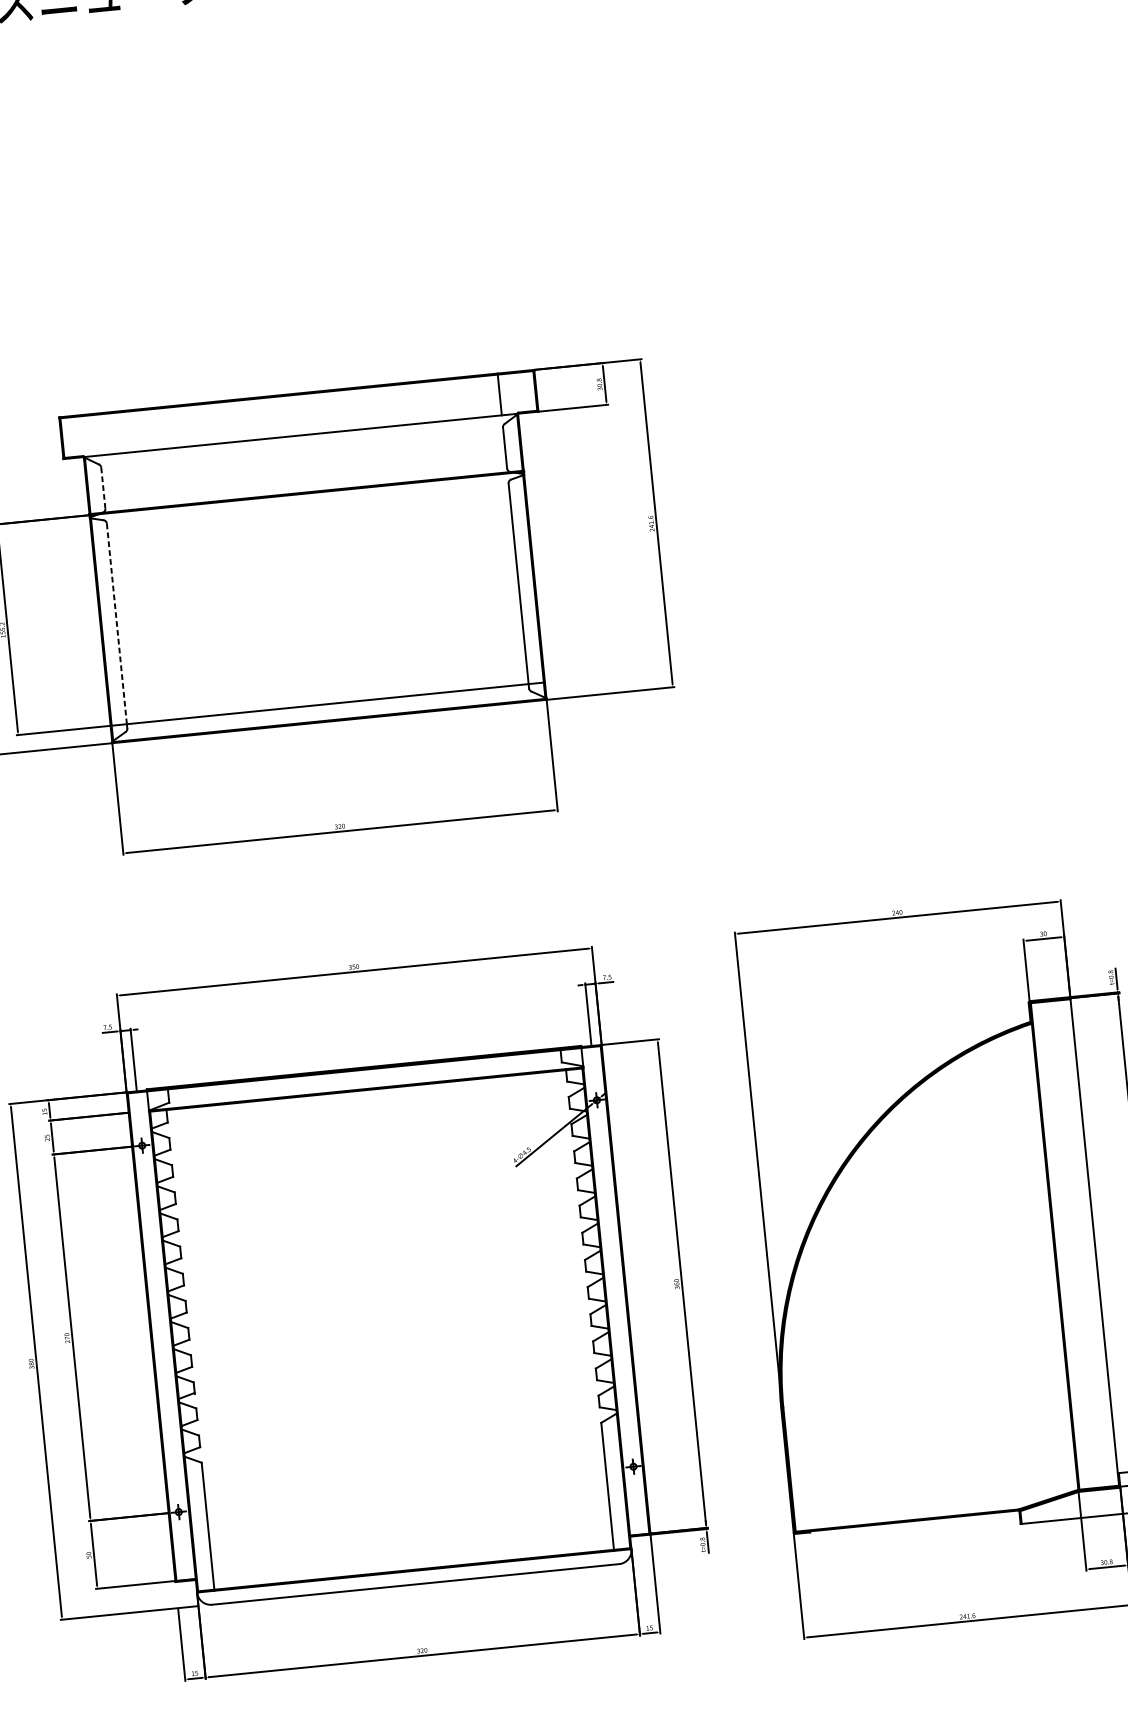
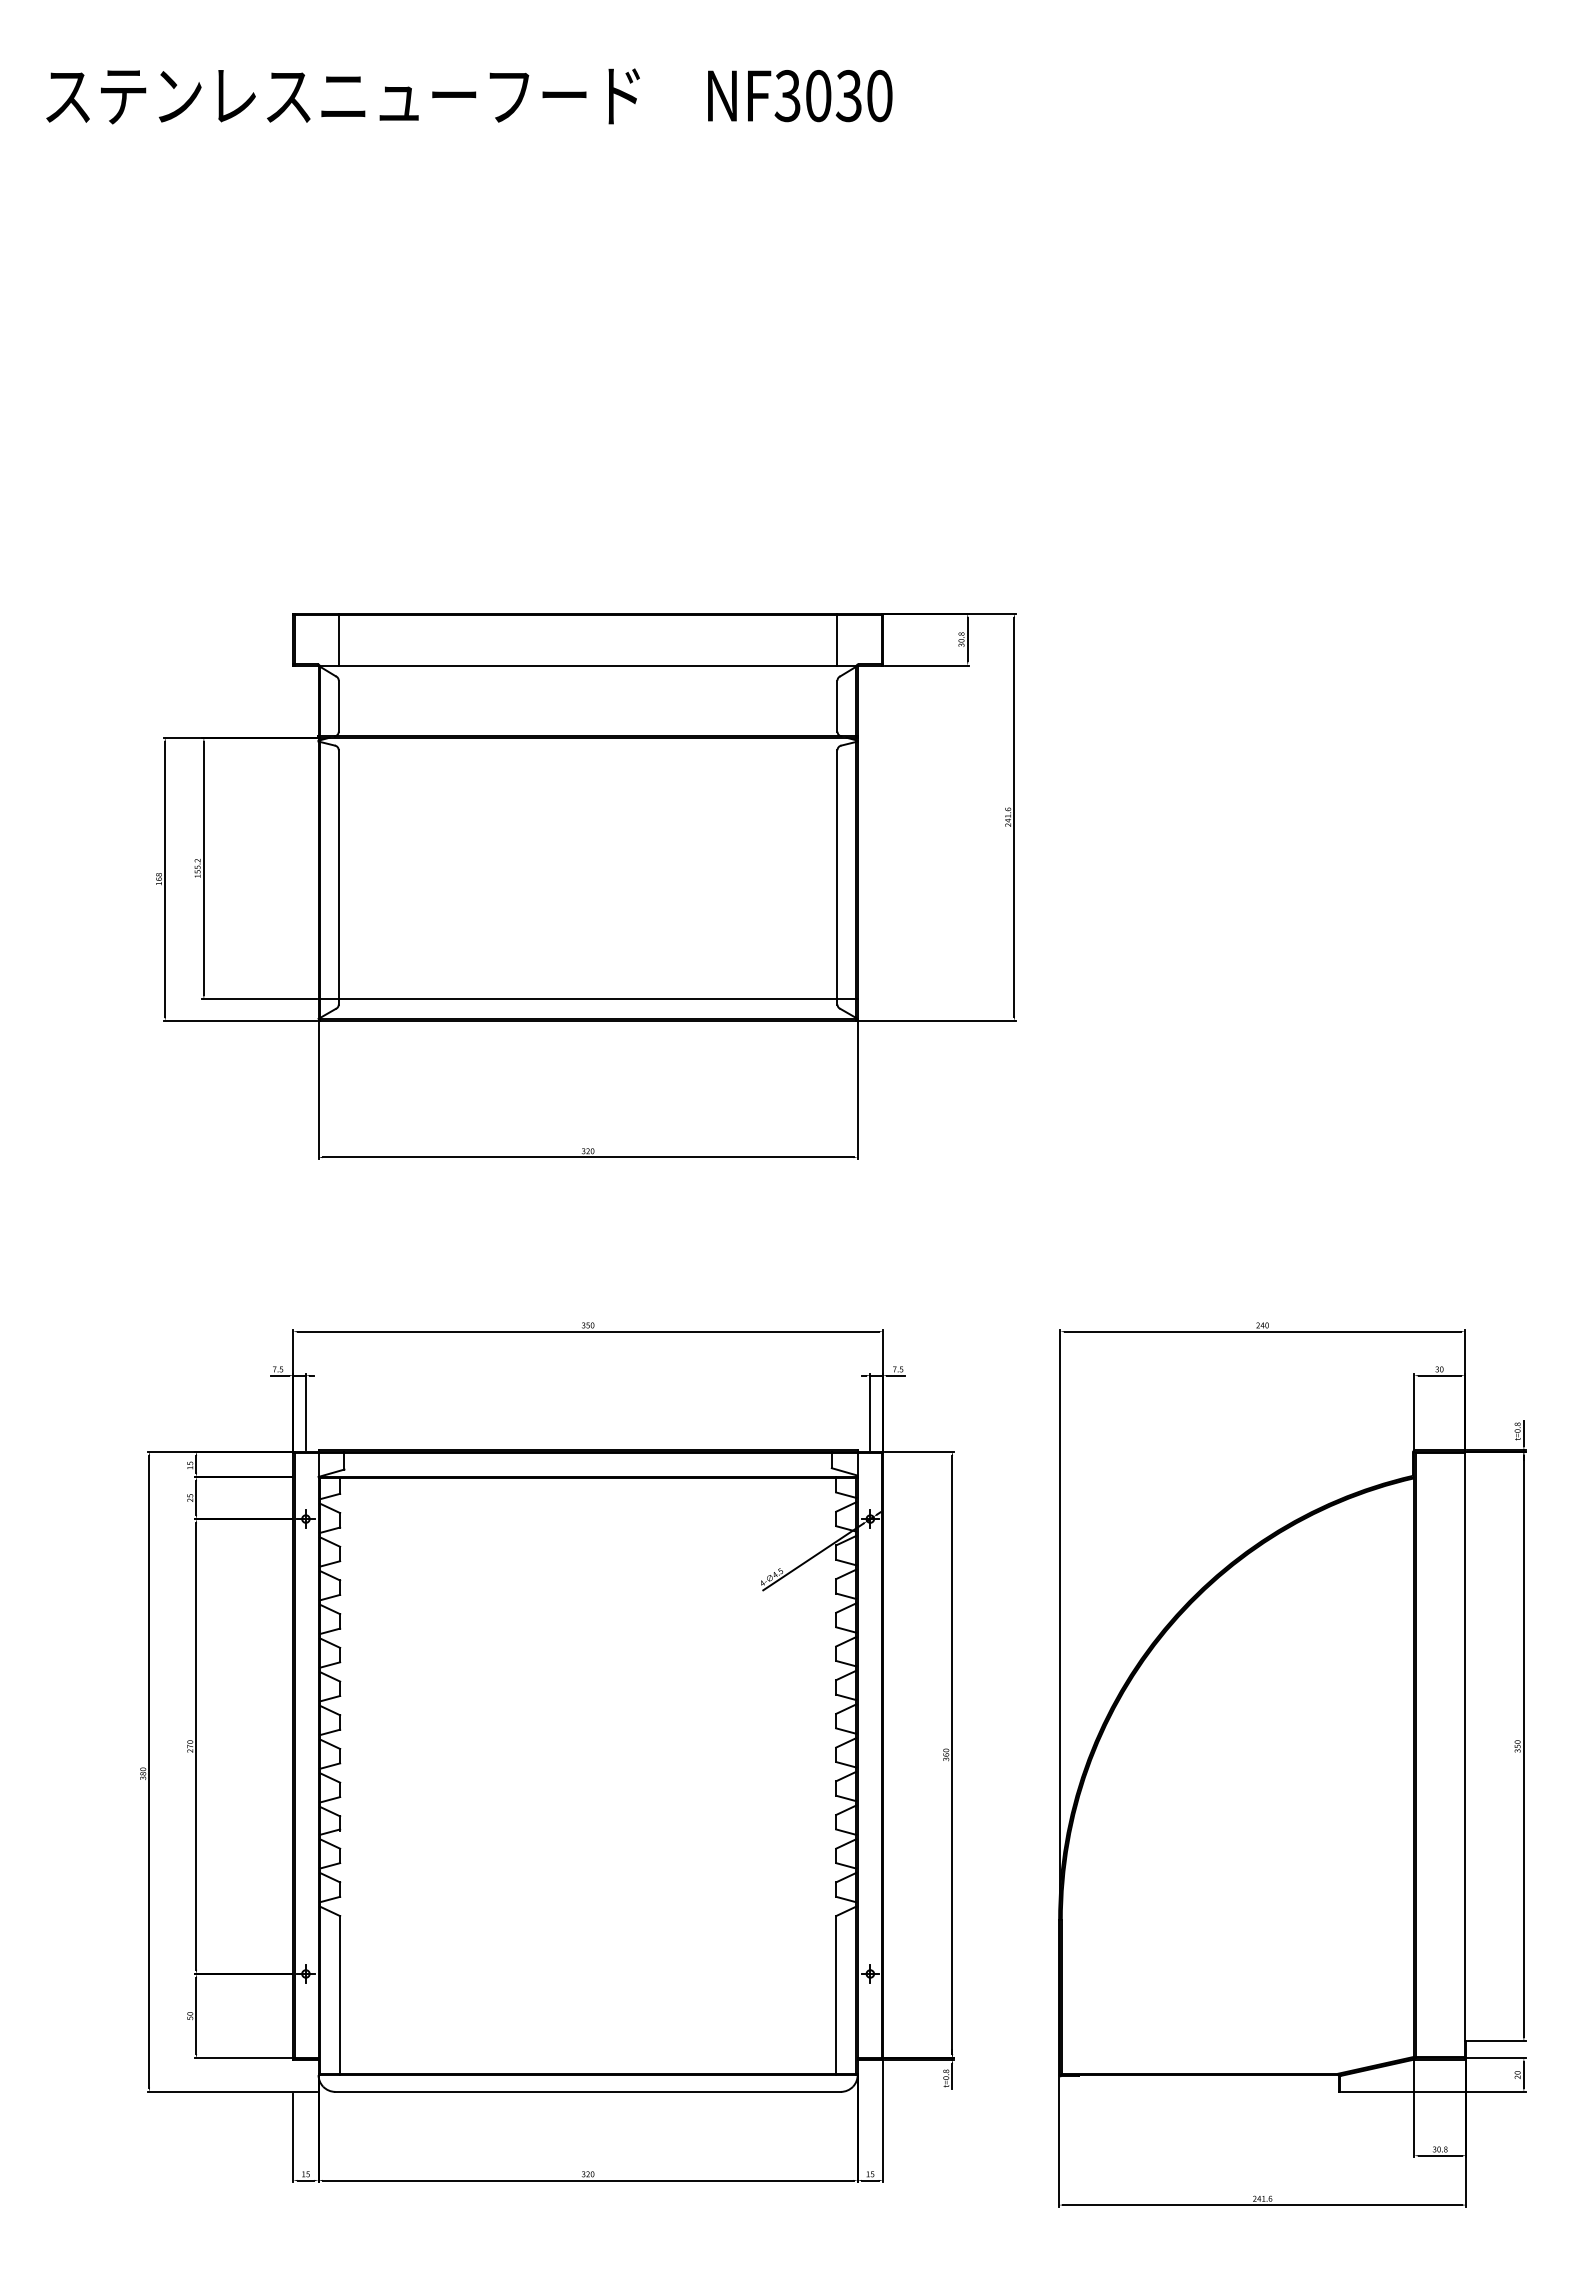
line: (97, 434) -> (338, 639), added
line: (103, 488) -> (338, 706), dashed -> solid
line: (116, 624) -> (338, 875), dashed -> solid

